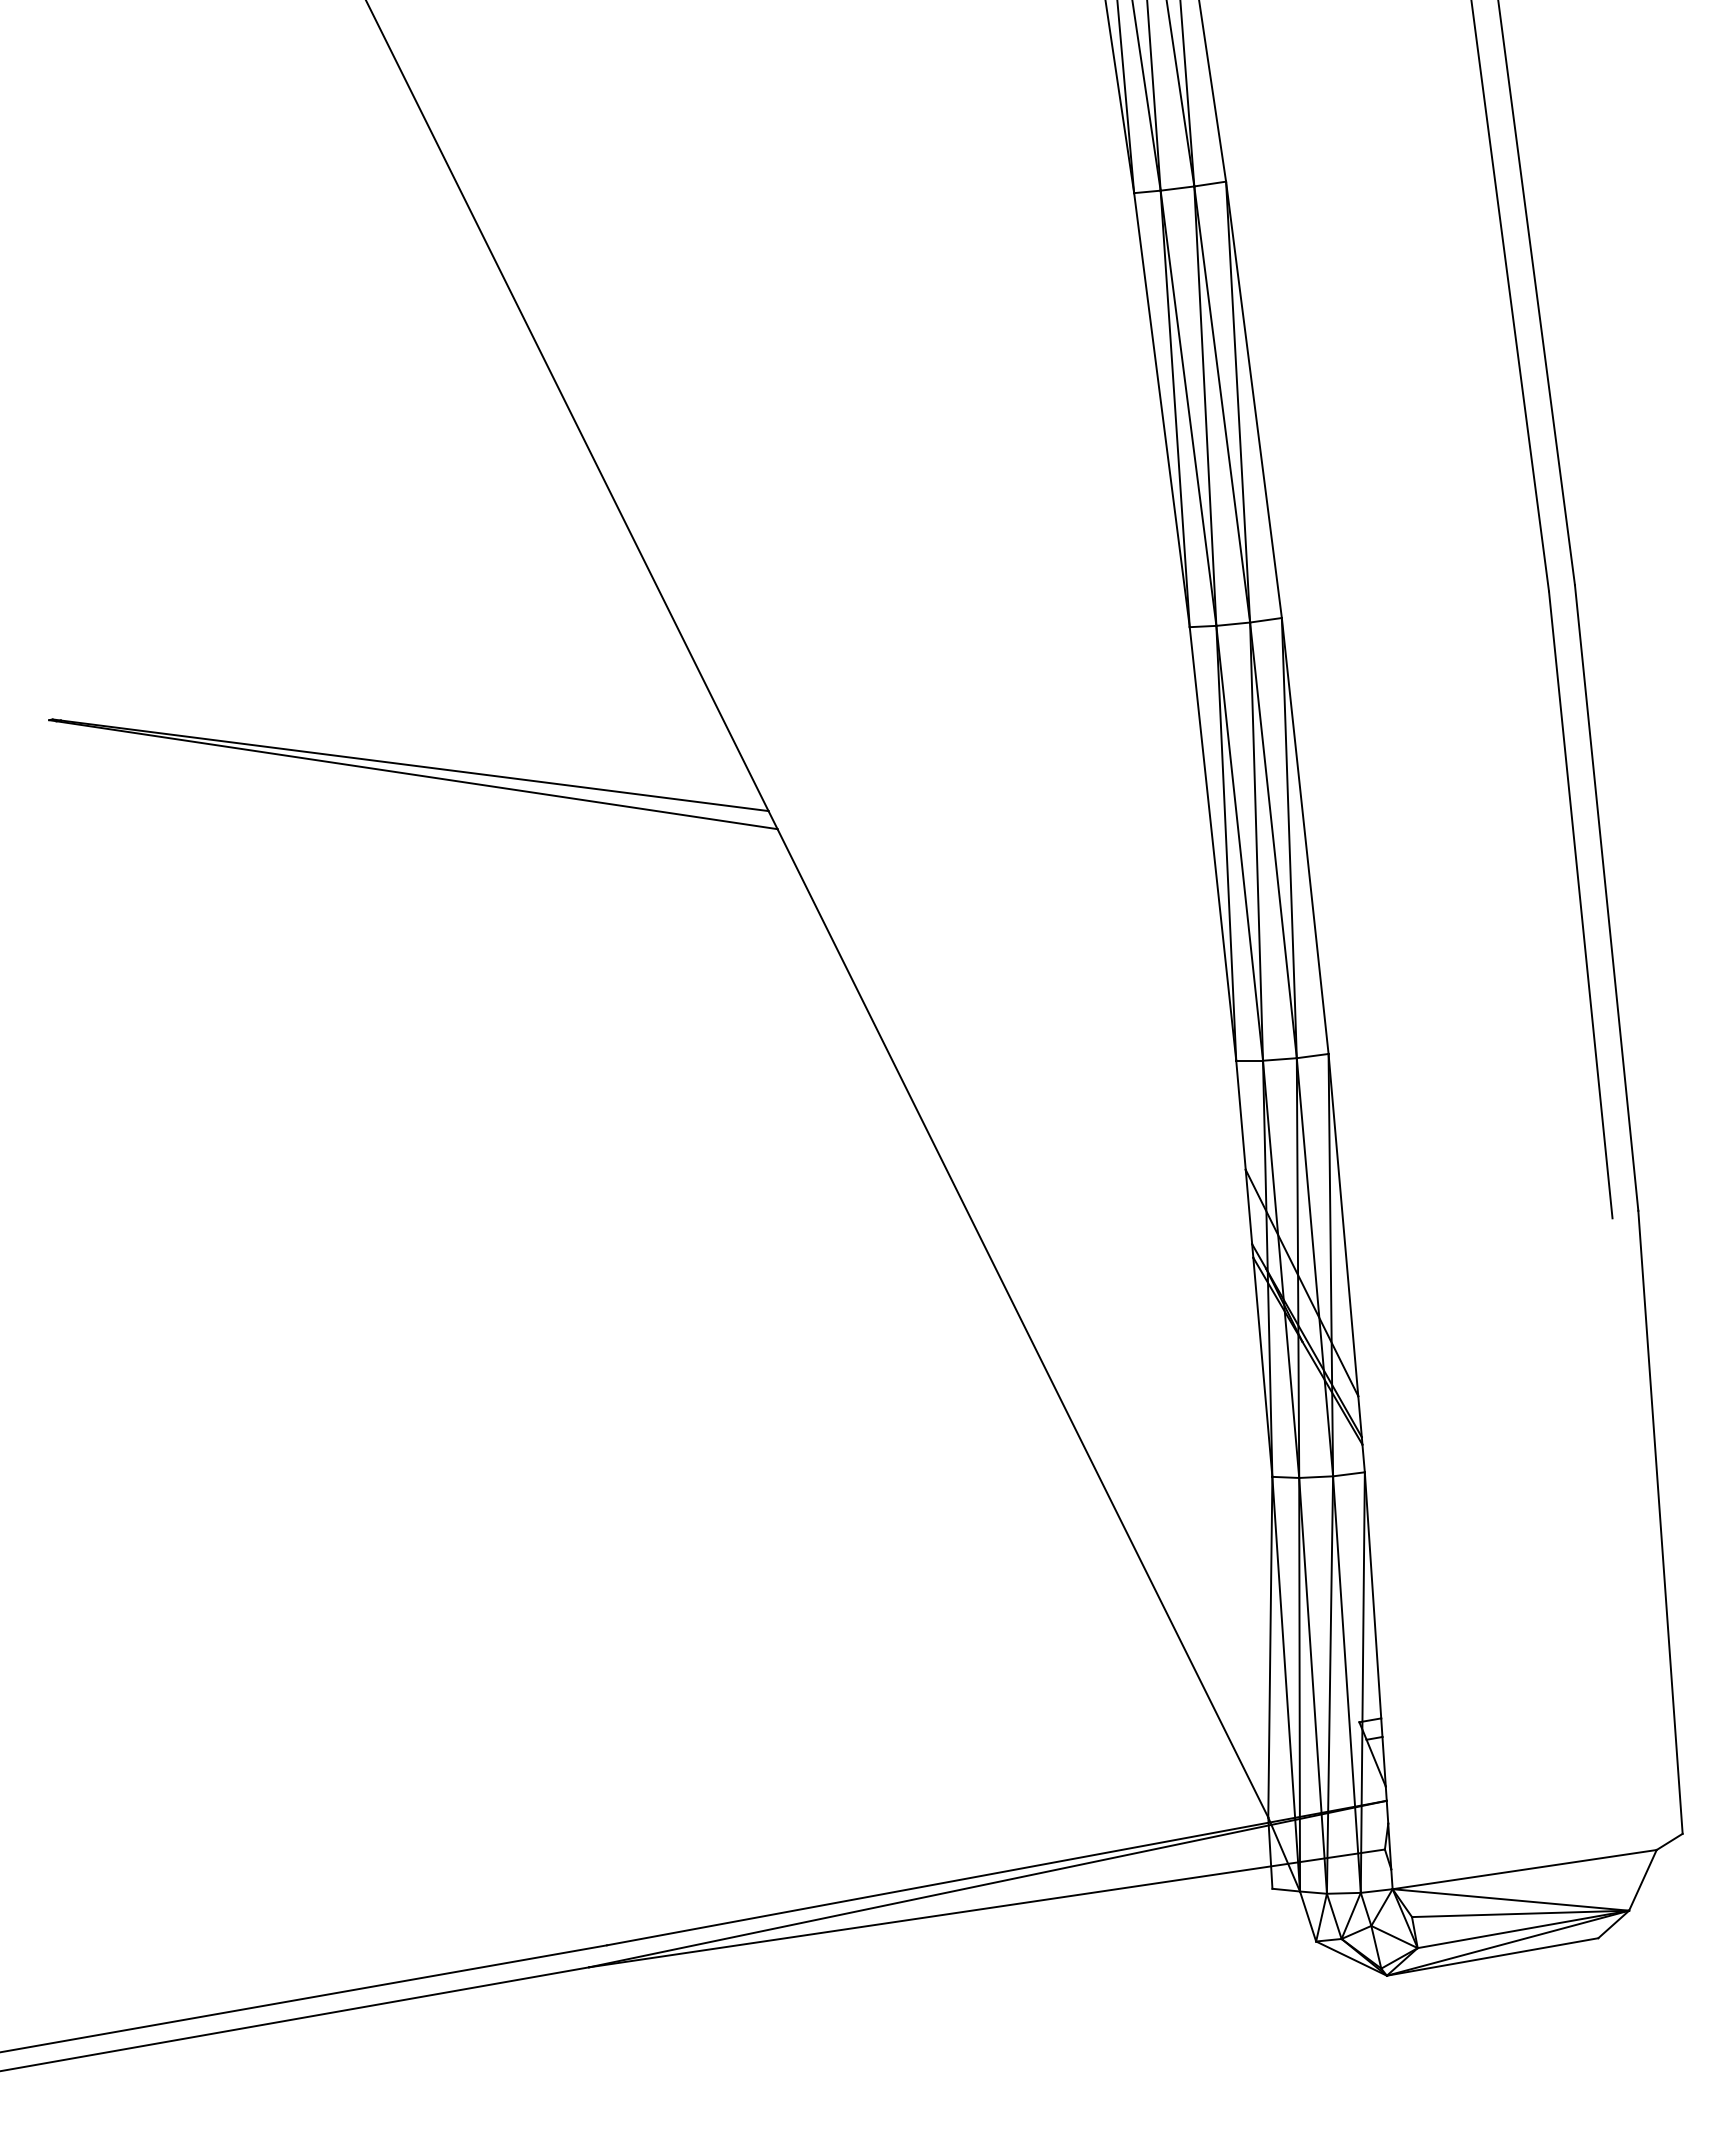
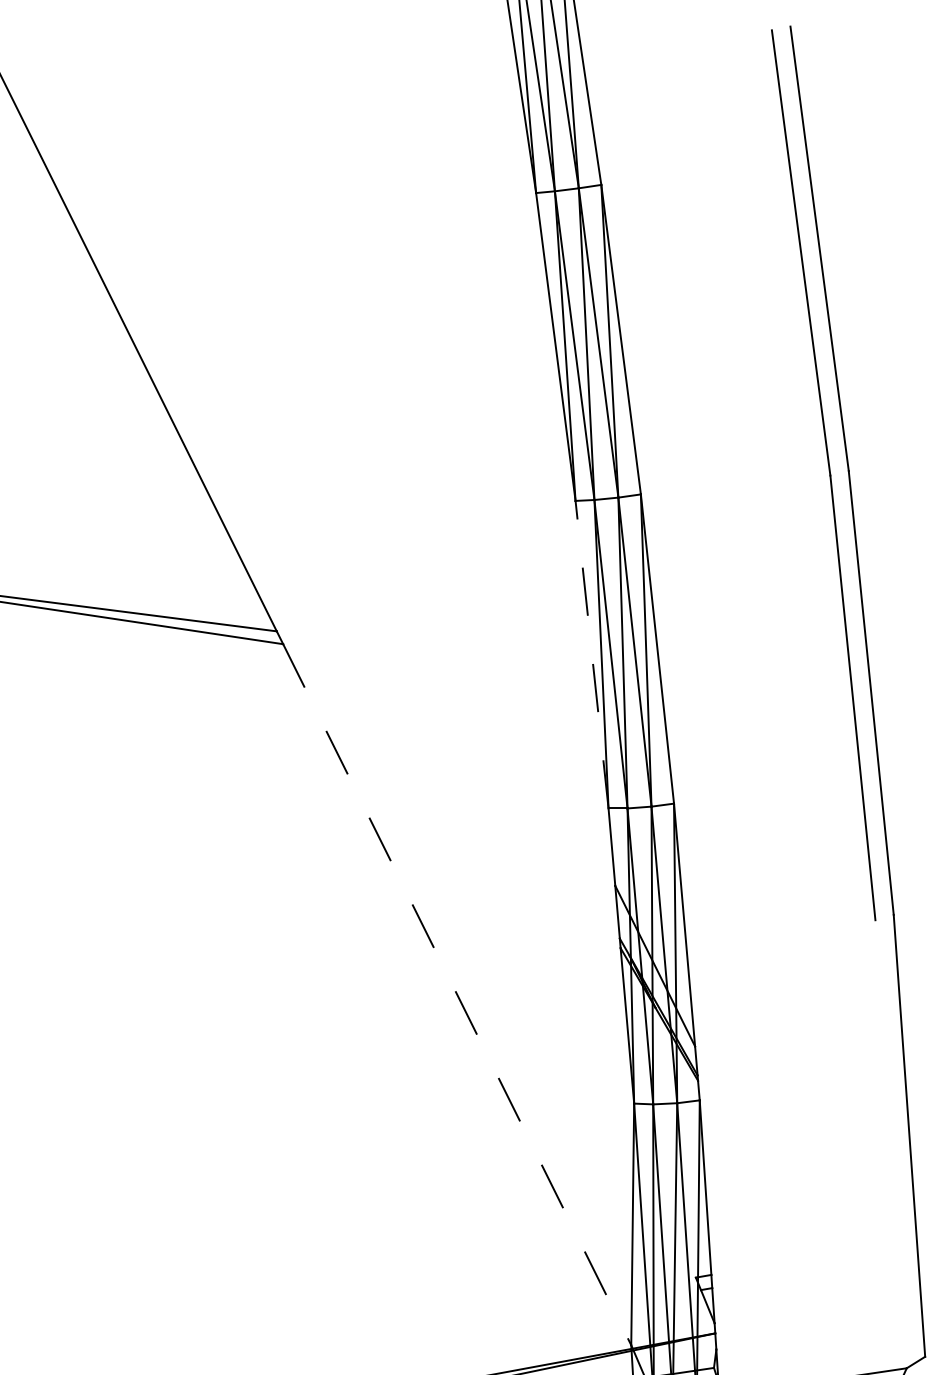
line: (1212, 843) -> (591, 654), solid -> dashed
line: (1022, 1323) -> (456, 994), solid -> dashed

